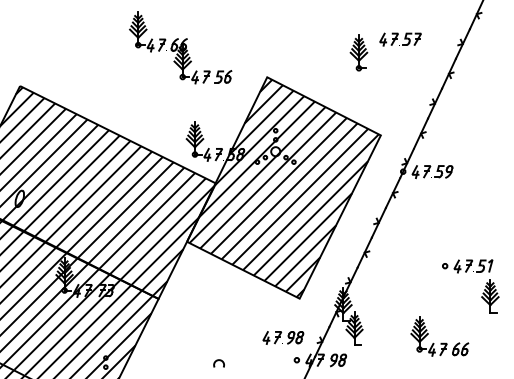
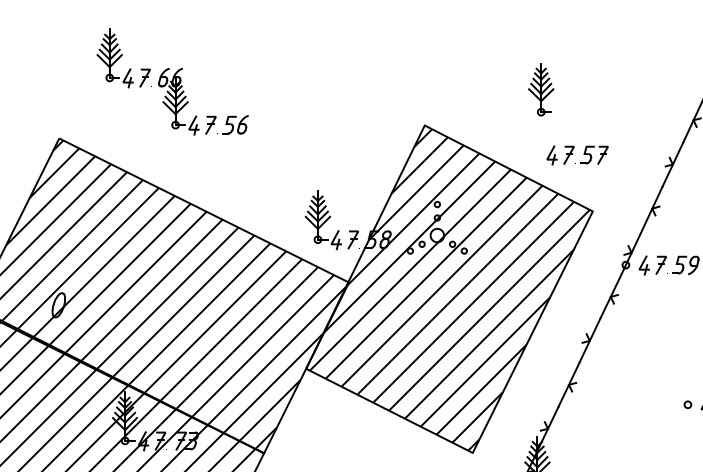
part: (400, 39) -> (577, 155), moved
part: (180, 47) -> (172, 81), moved
part: (358, 52) -> (540, 88), moved

